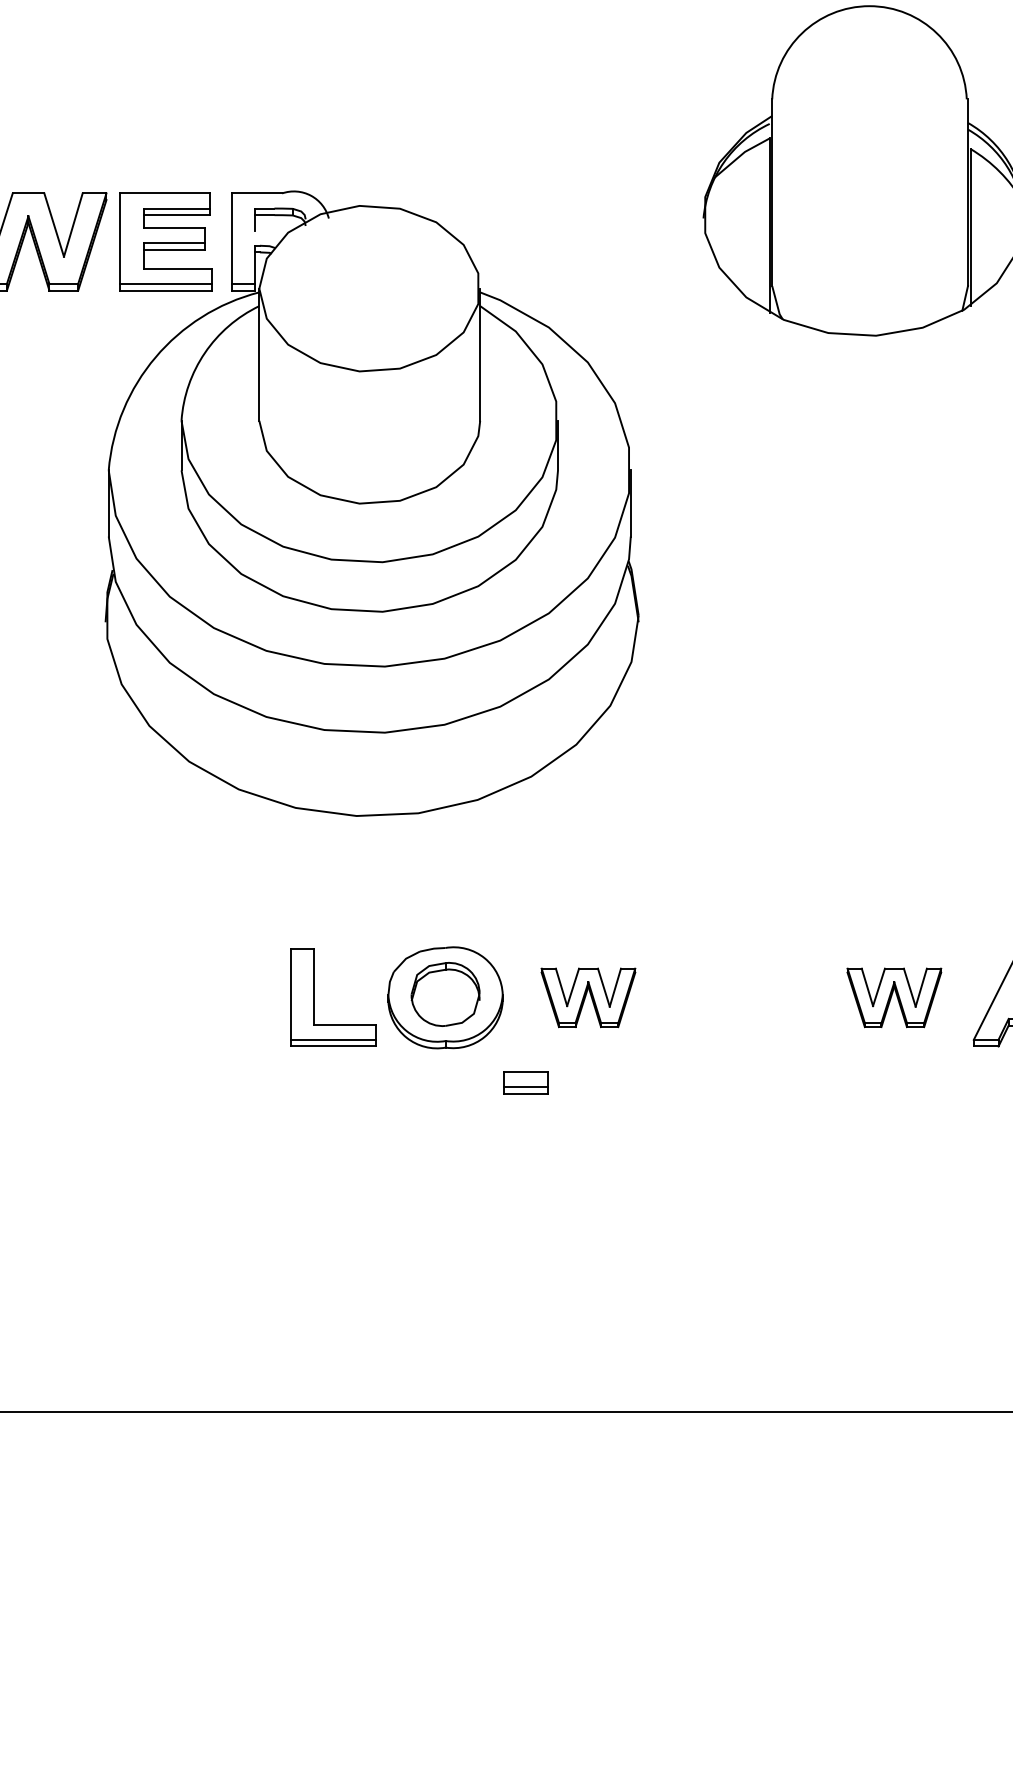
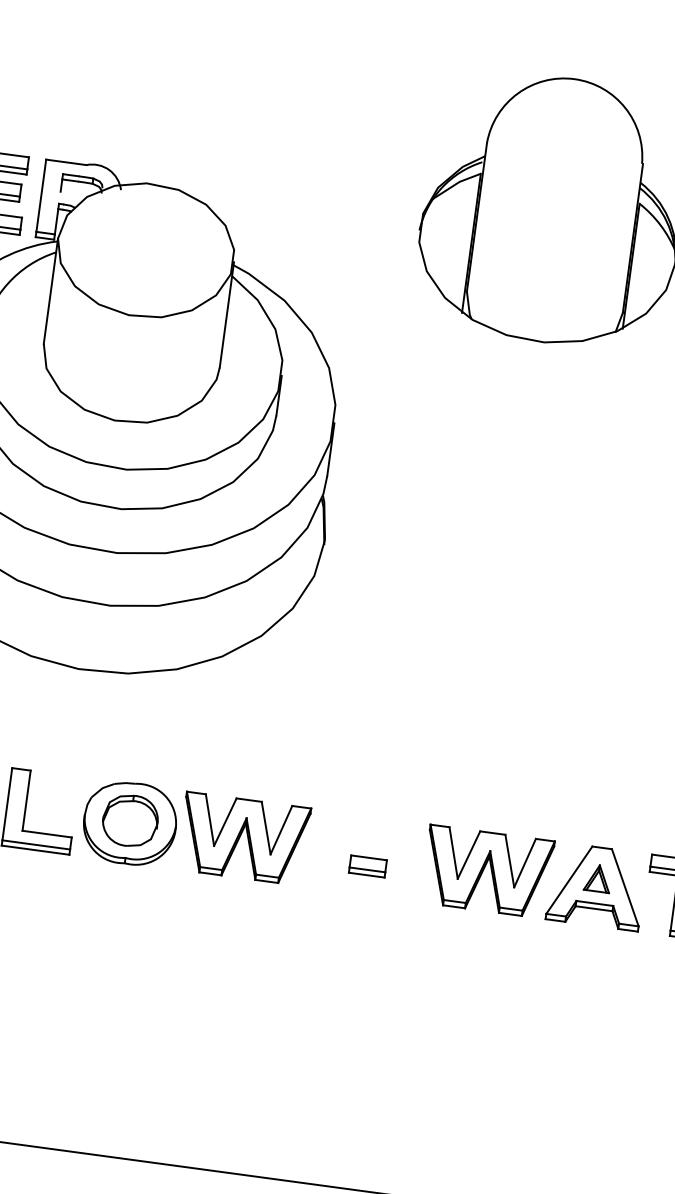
part: (588, 997) -> (243, 838), size x1.67
part: (894, 997) -> (487, 871), size x1.67
part: (525, 1082) -> (367, 865), moved

